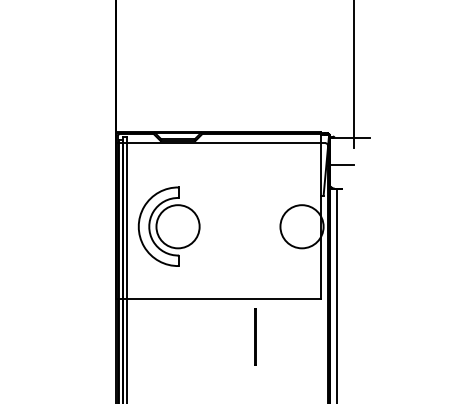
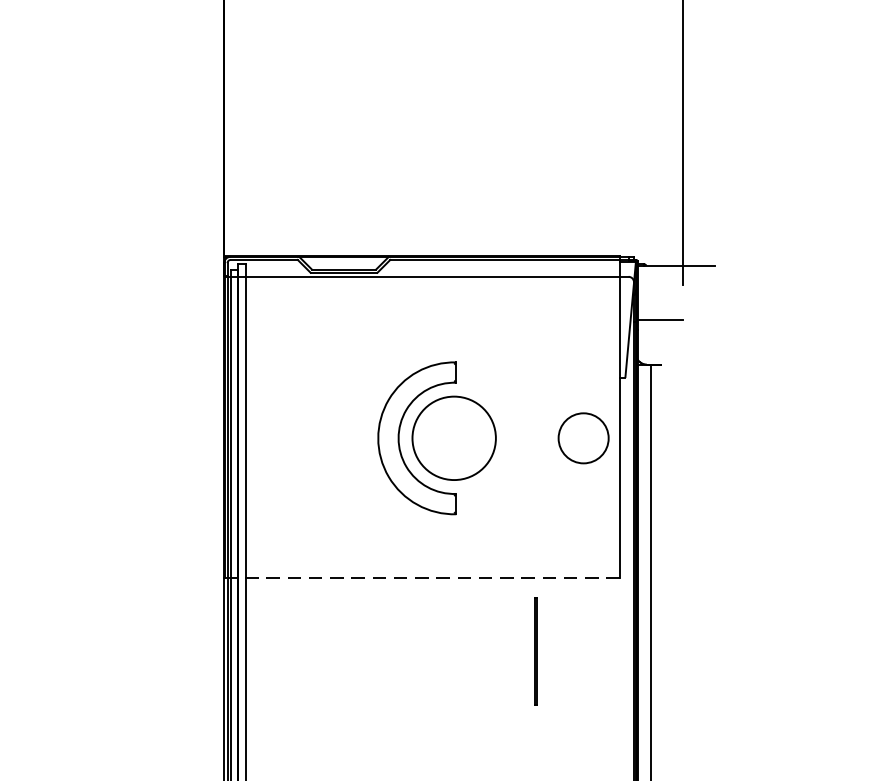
part: (168, 226) -> (435, 437), moved
circle: (301, 226) -> (582, 437), size x0.6
line: (218, 298) -> (422, 576), solid -> dashed
line: (255, 336) -> (536, 650), moved

